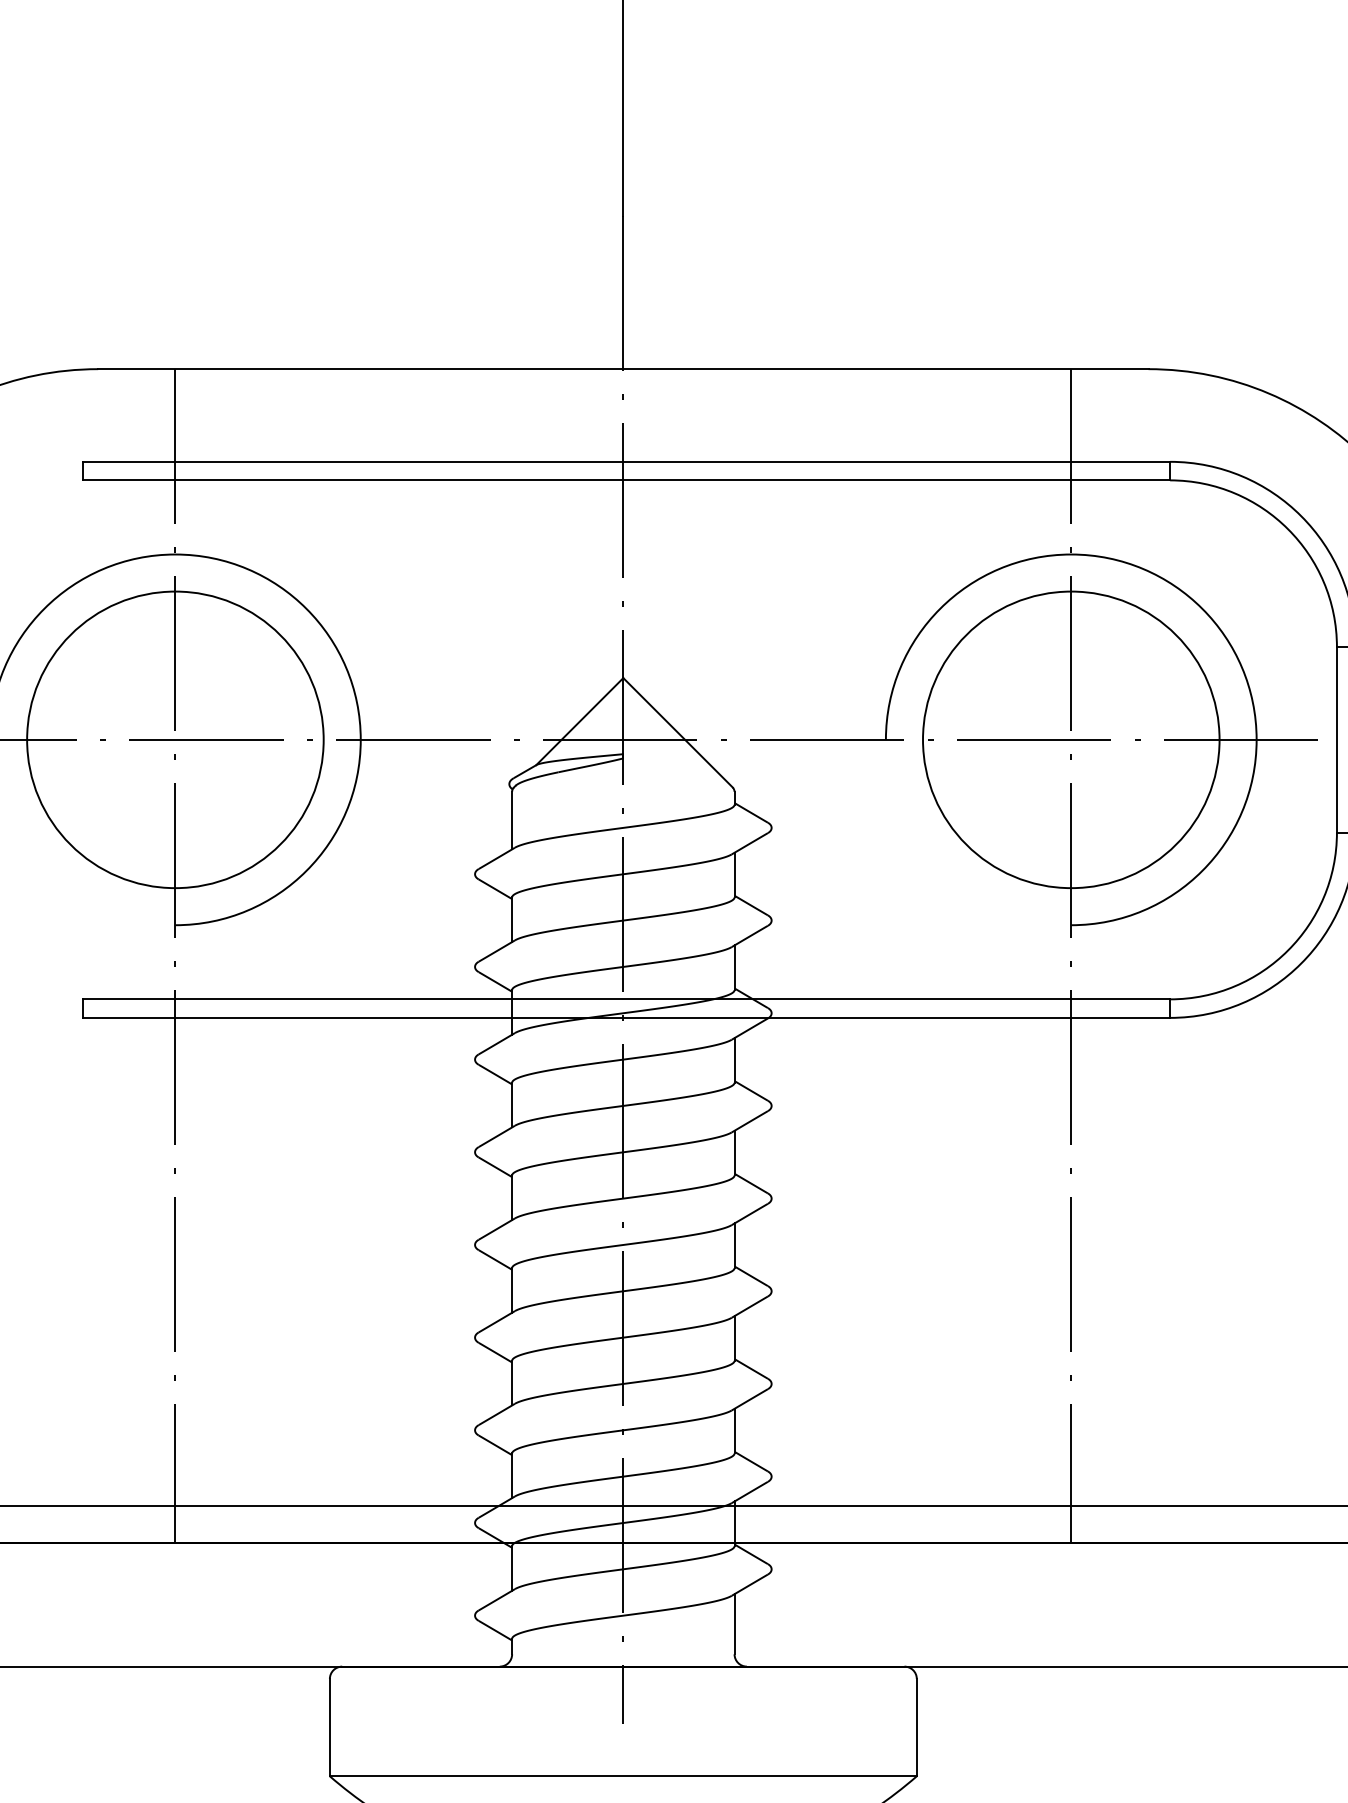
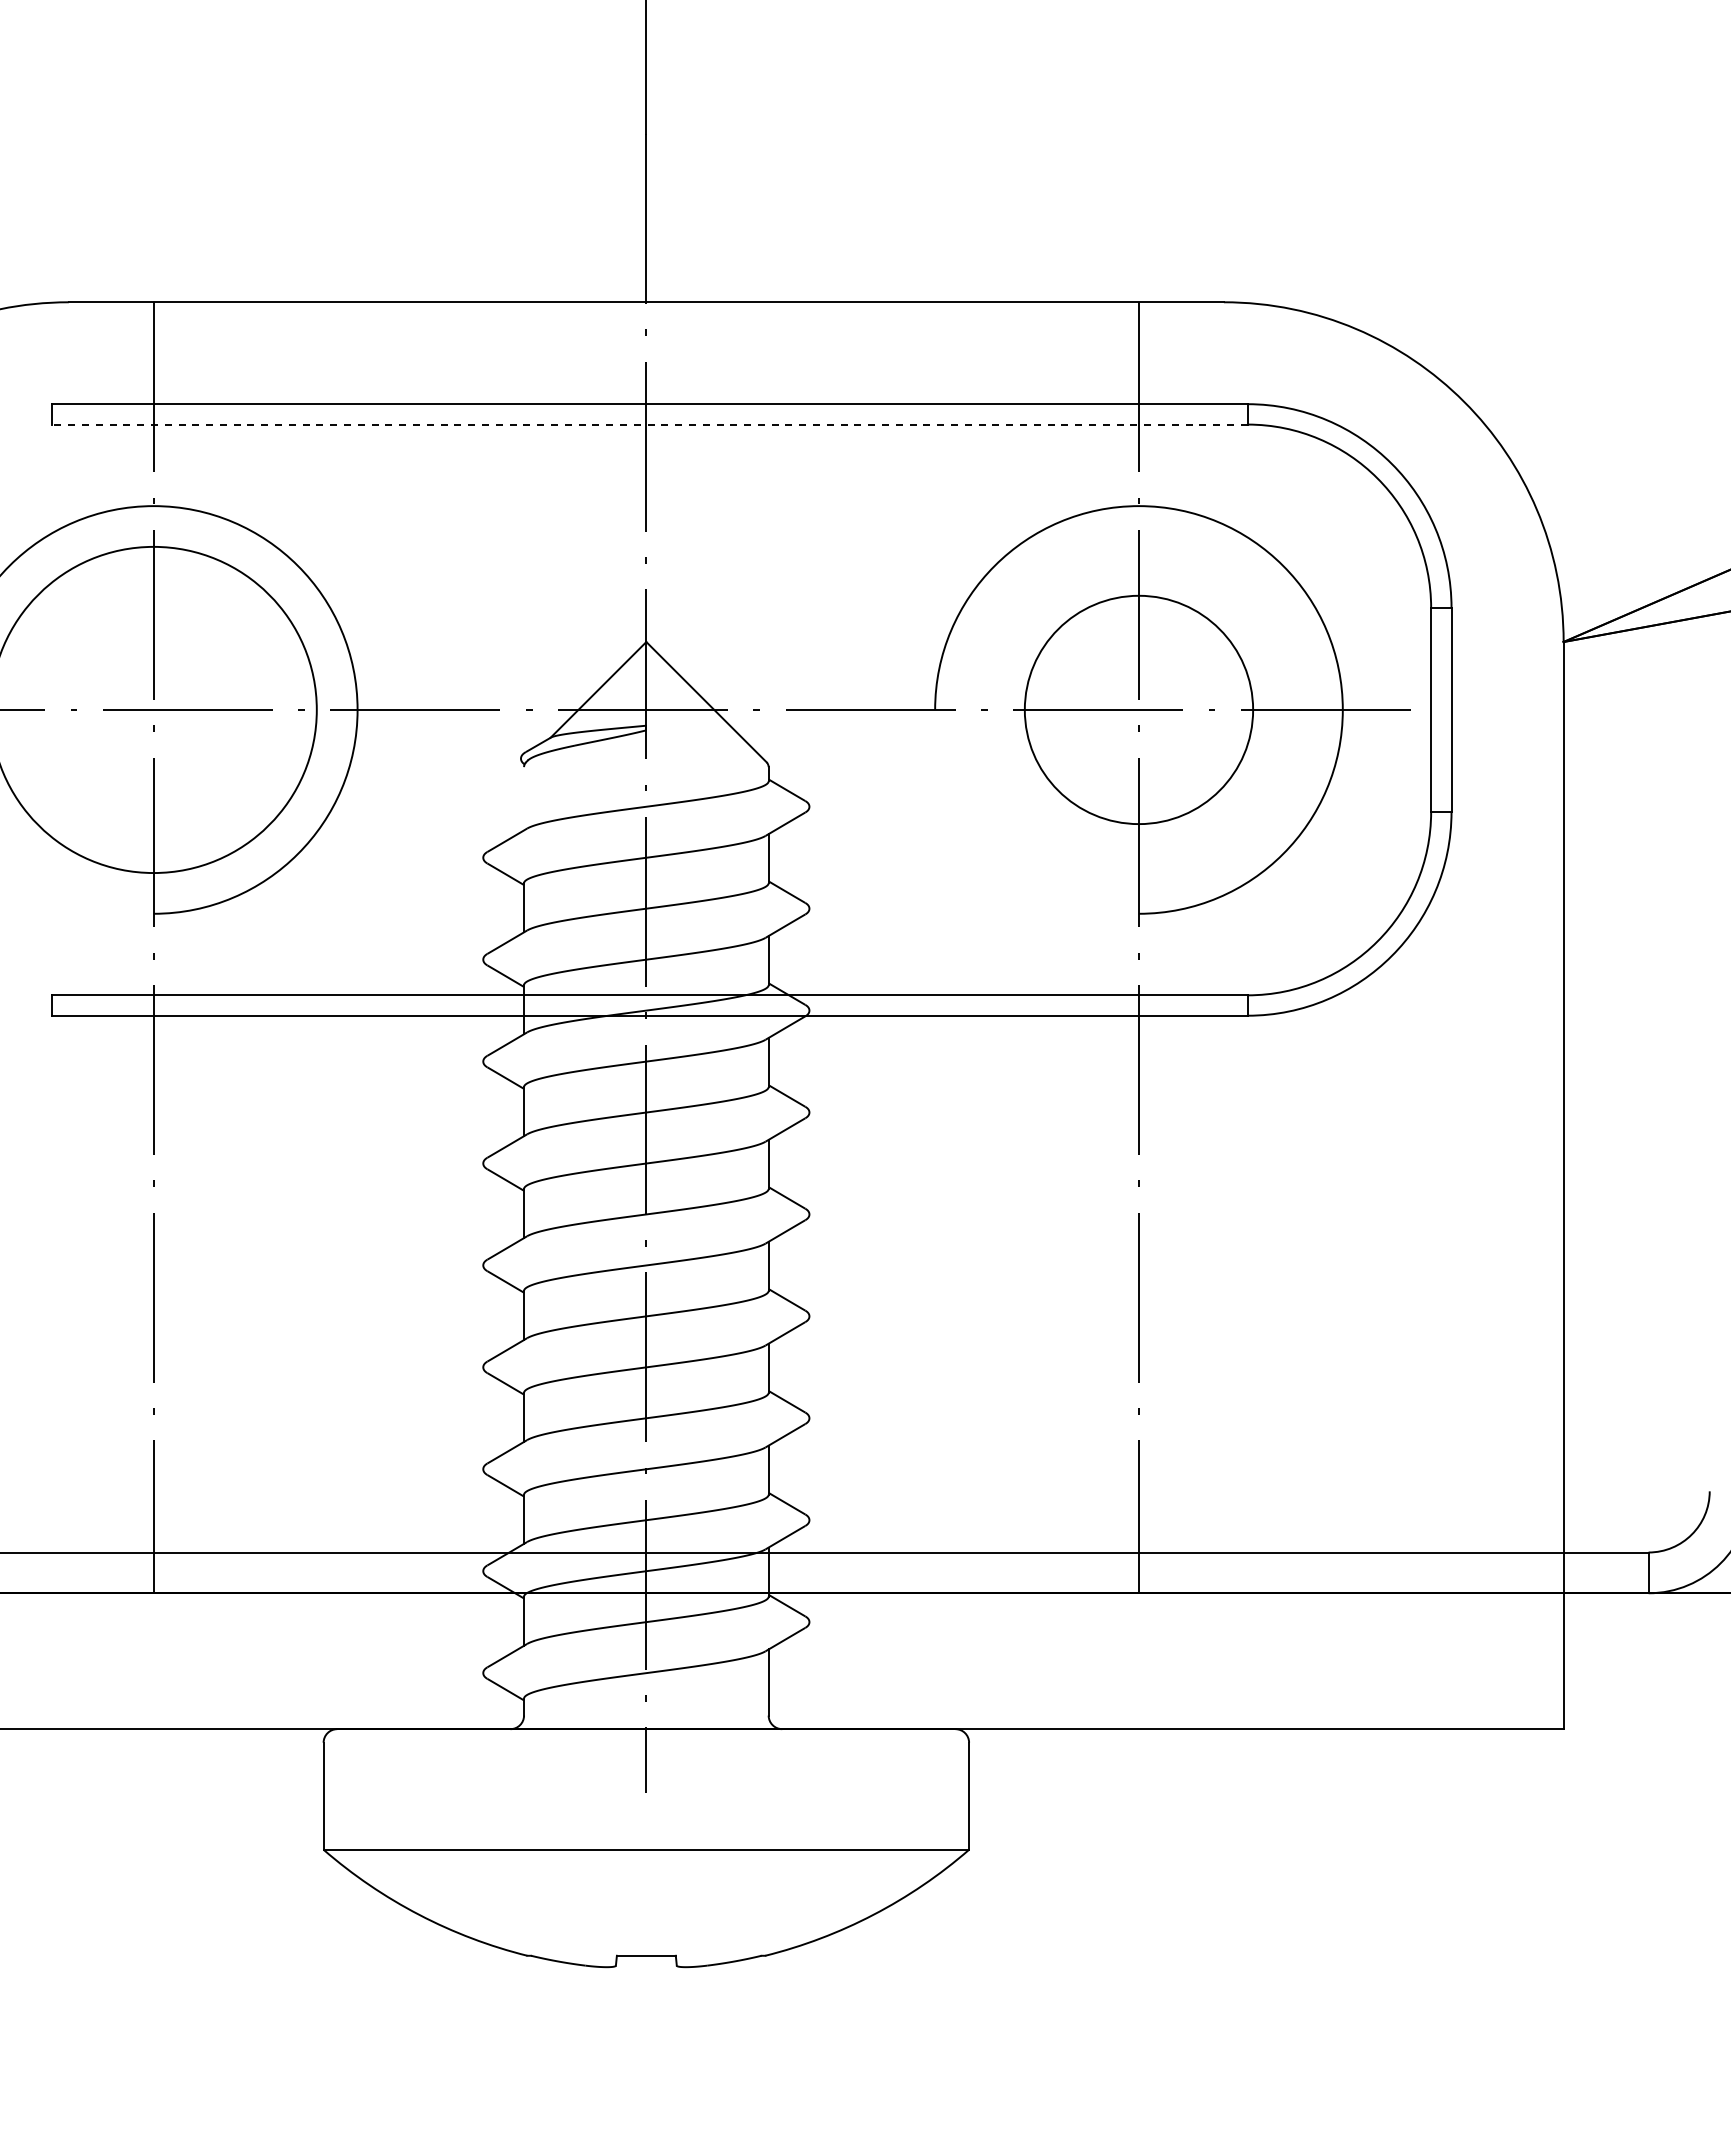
line: (626, 480) -> (649, 424), solid -> dashed
circle: (1070, 739) -> (1138, 709), size x0.7
line: (512, 820) -> (524, 798), removed

